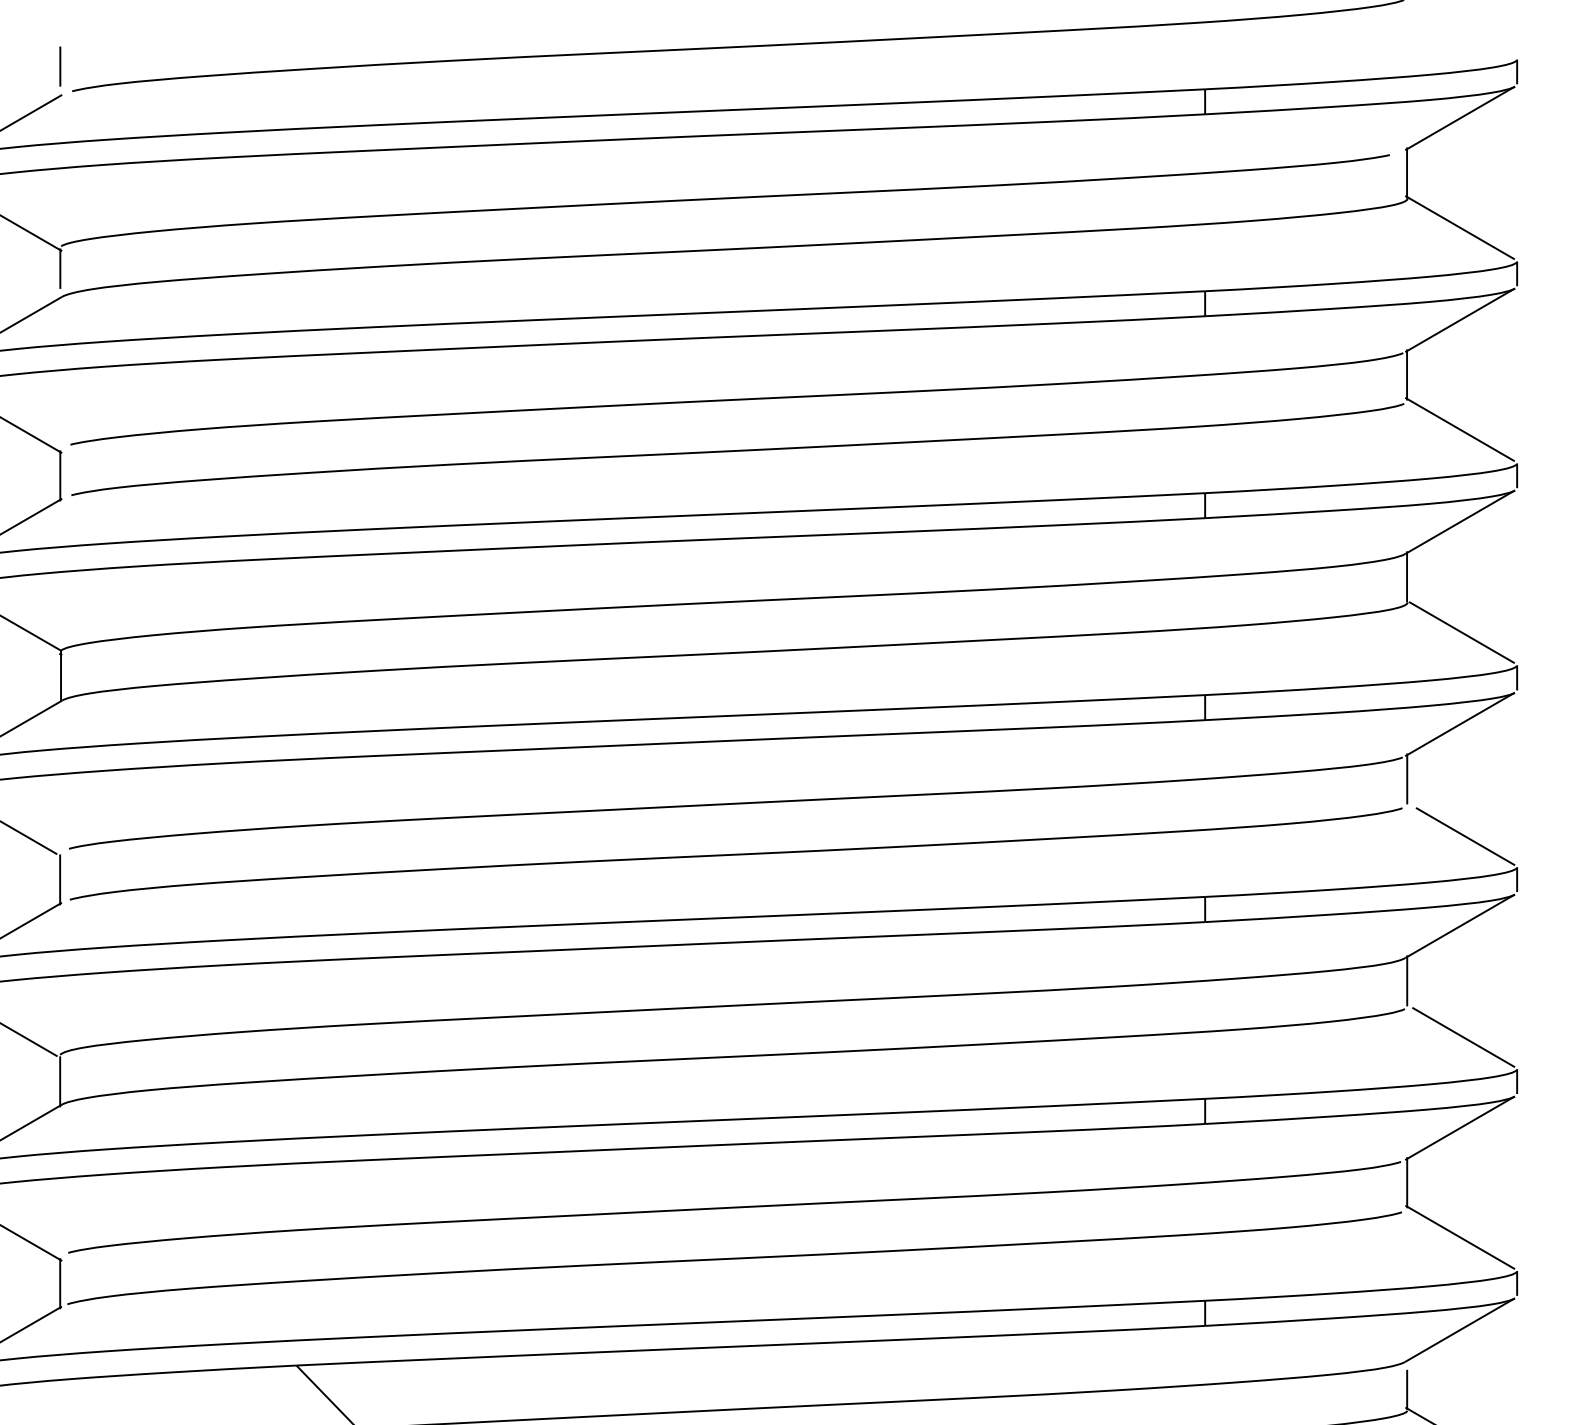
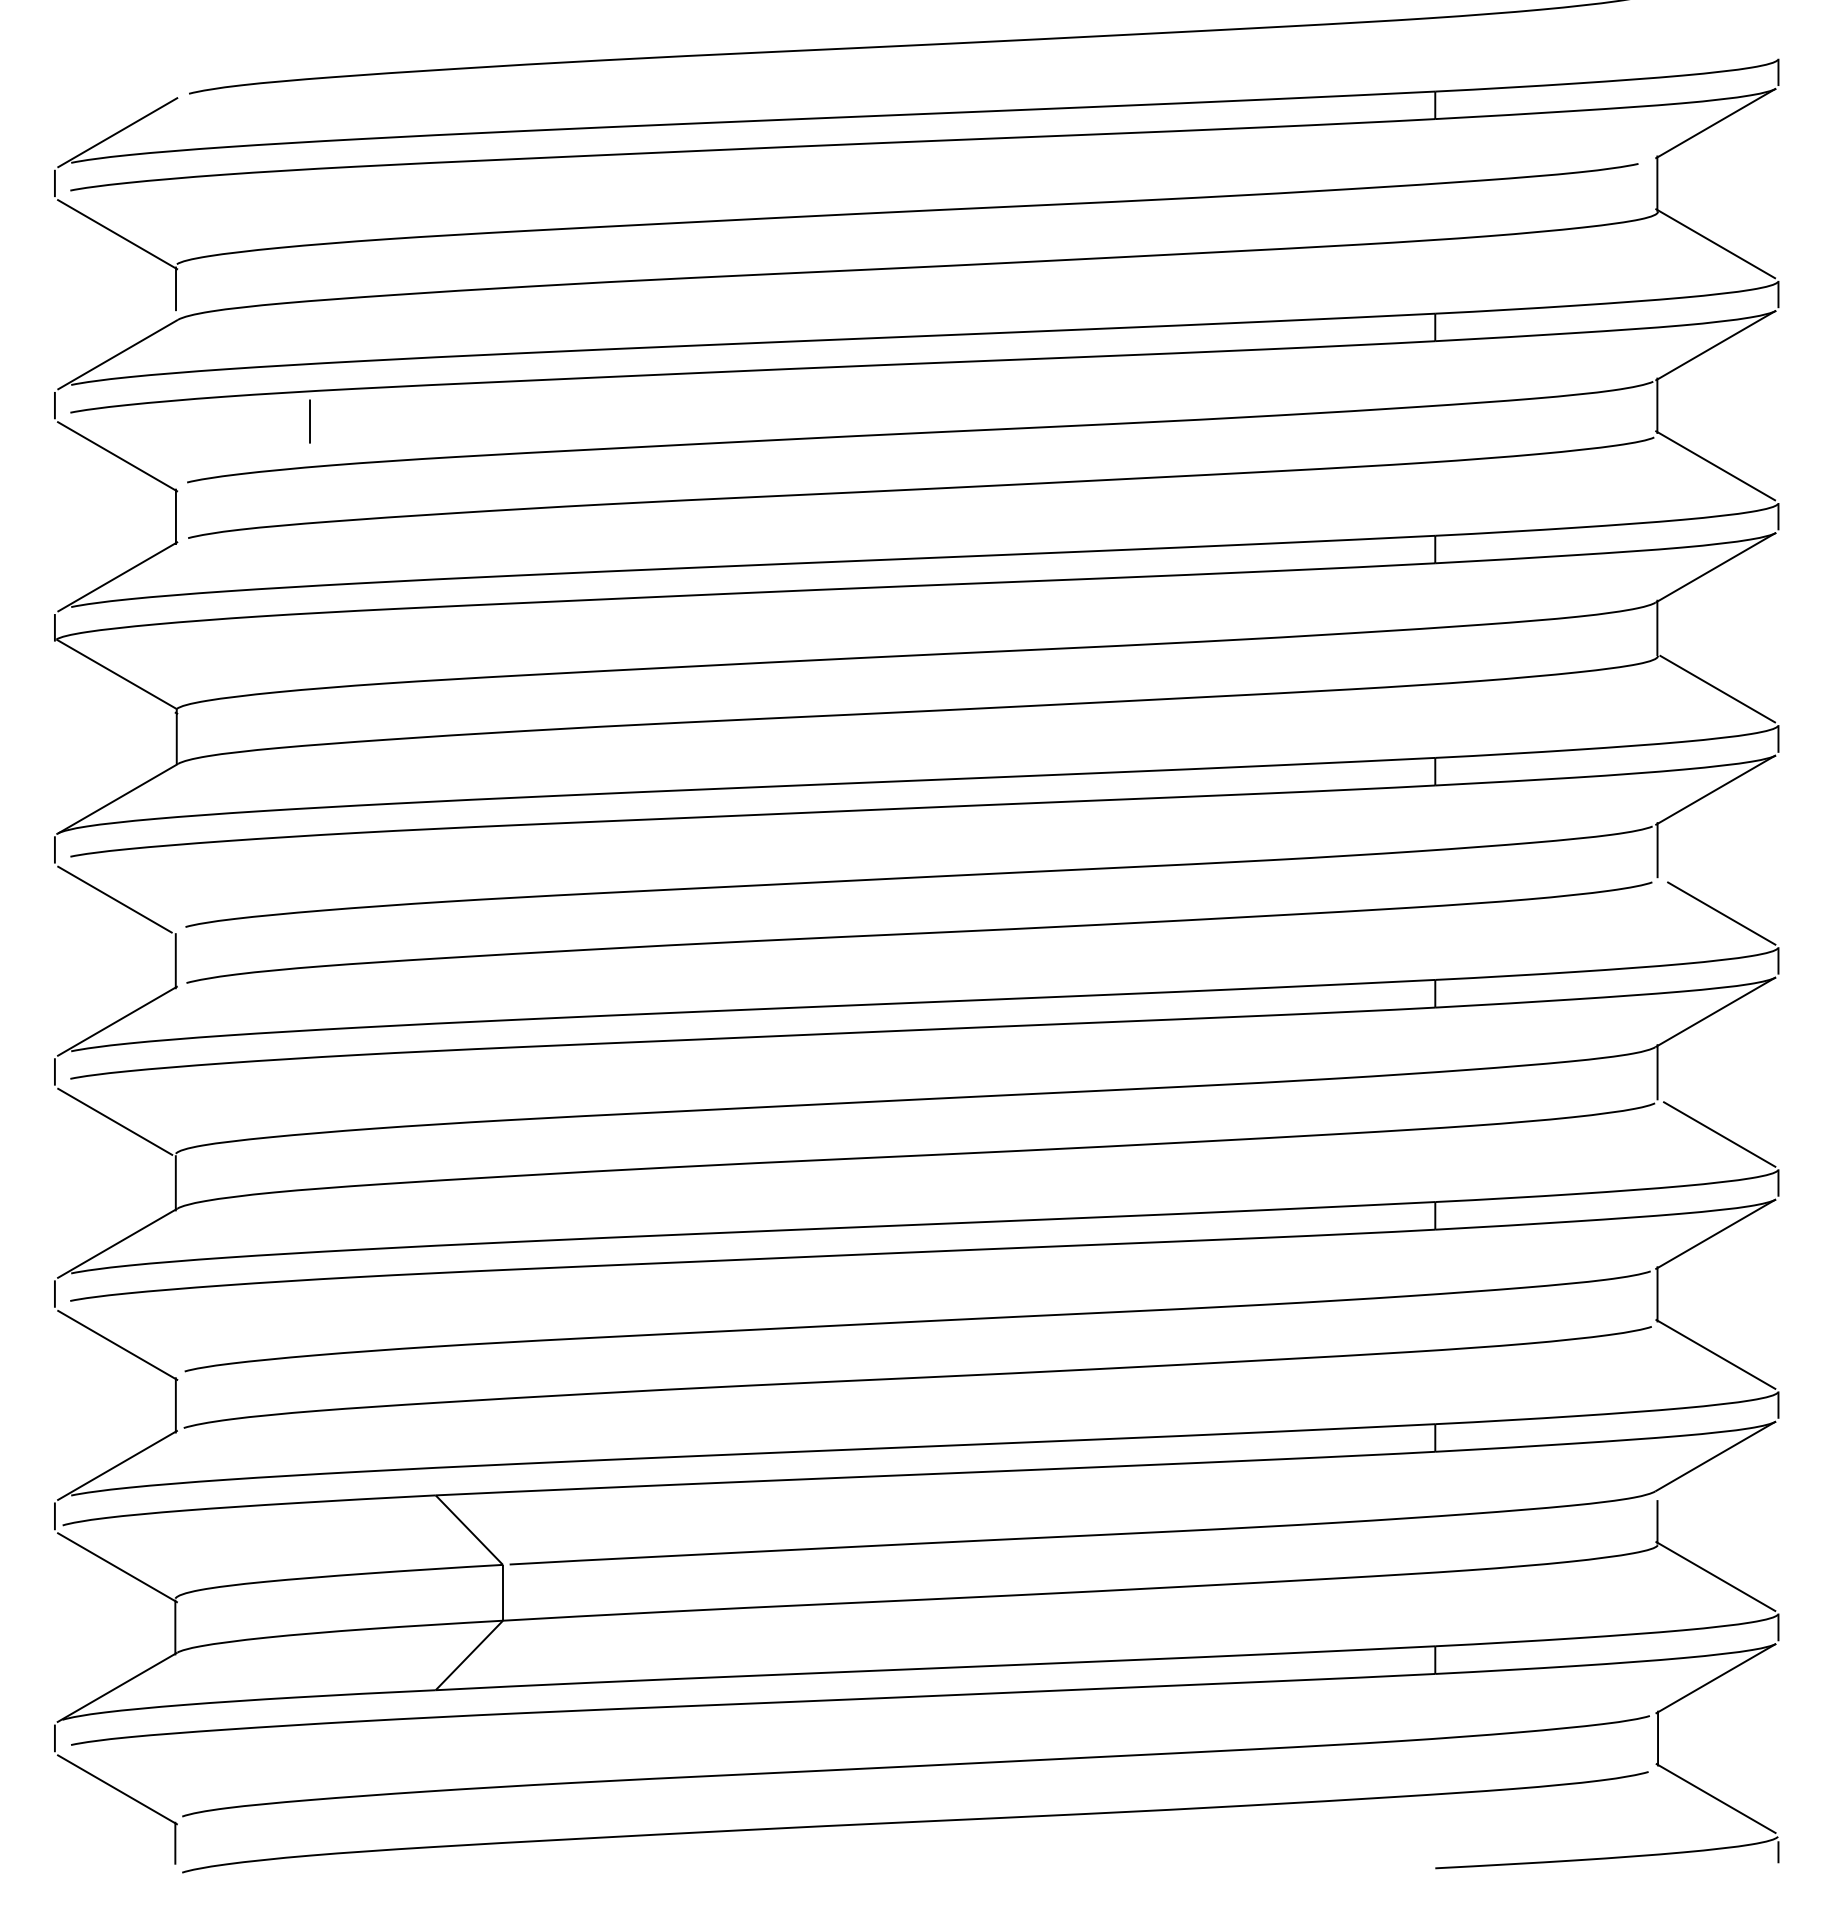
line: (59, 66) -> (309, 421), moved

